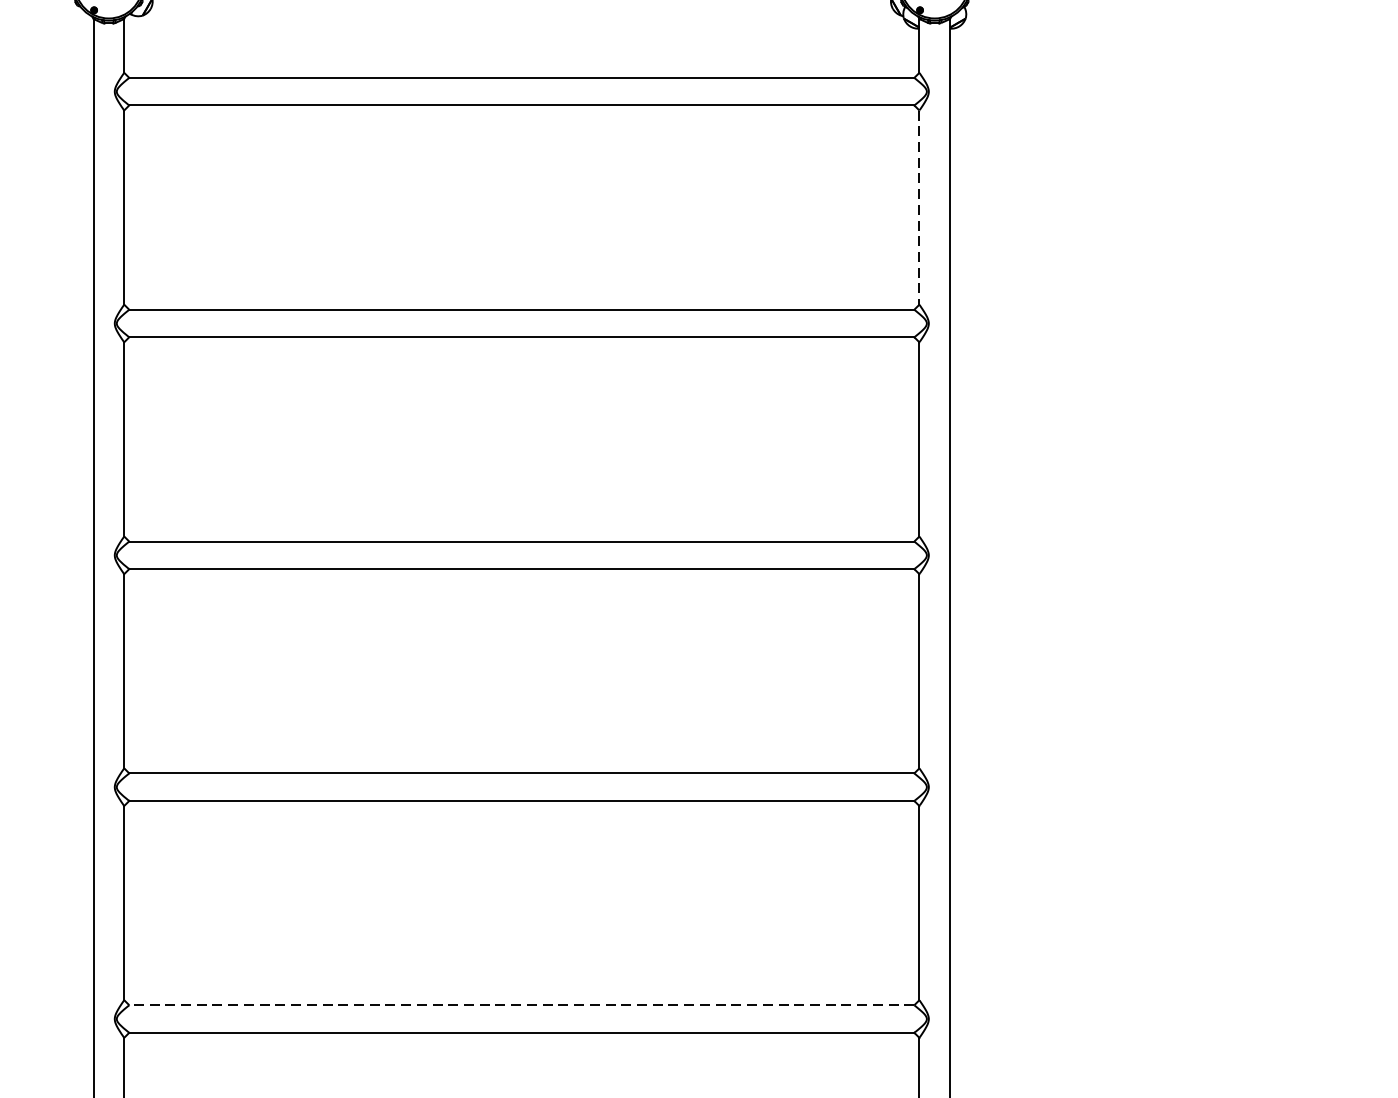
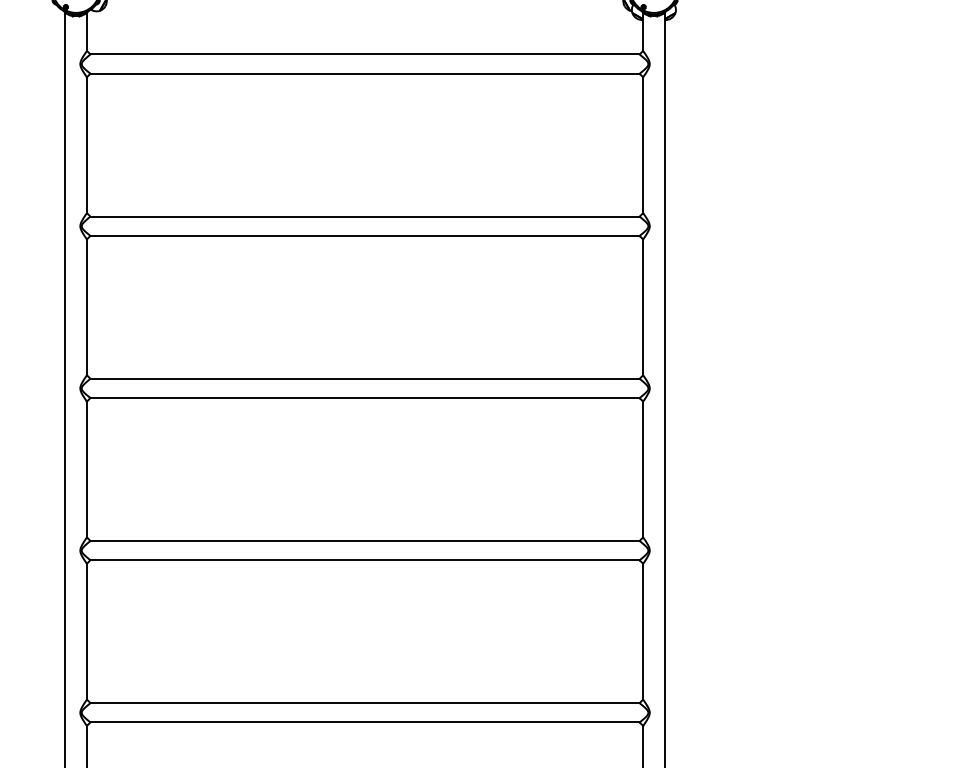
line: (919, 208) -> (643, 145), dashed -> solid
line: (522, 1005) -> (365, 703), dashed -> solid

